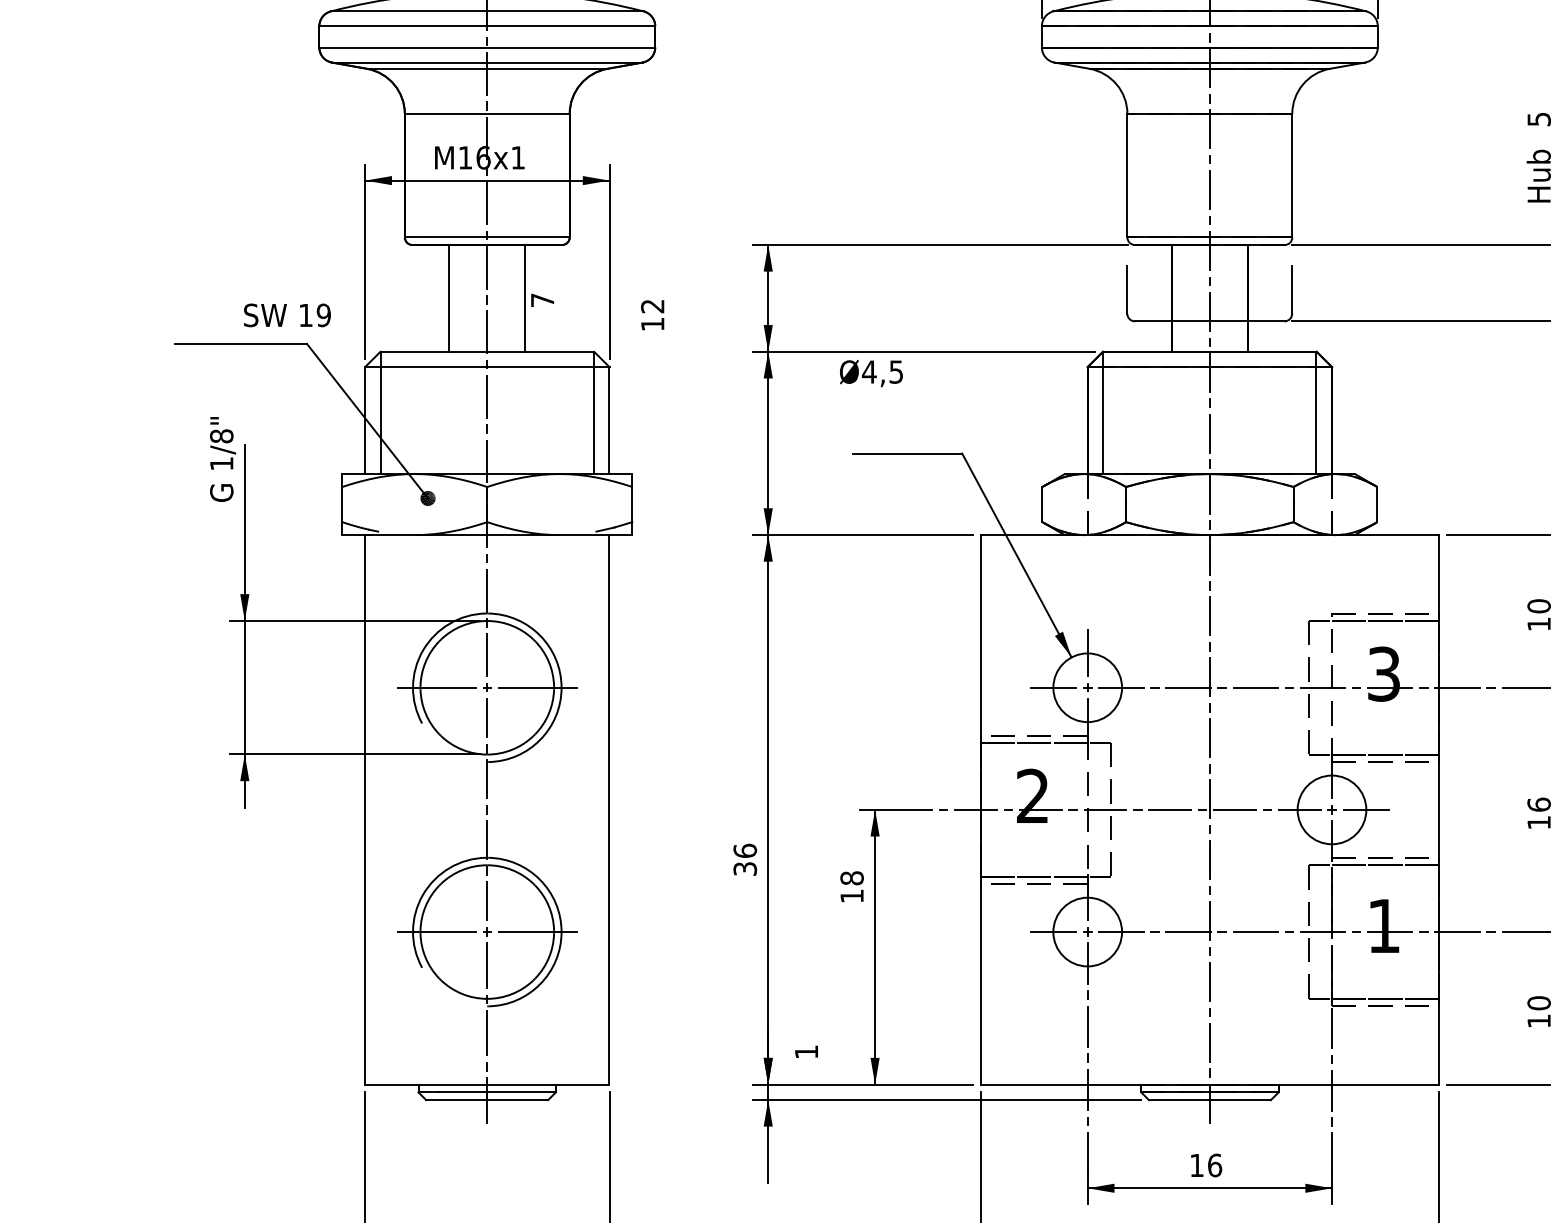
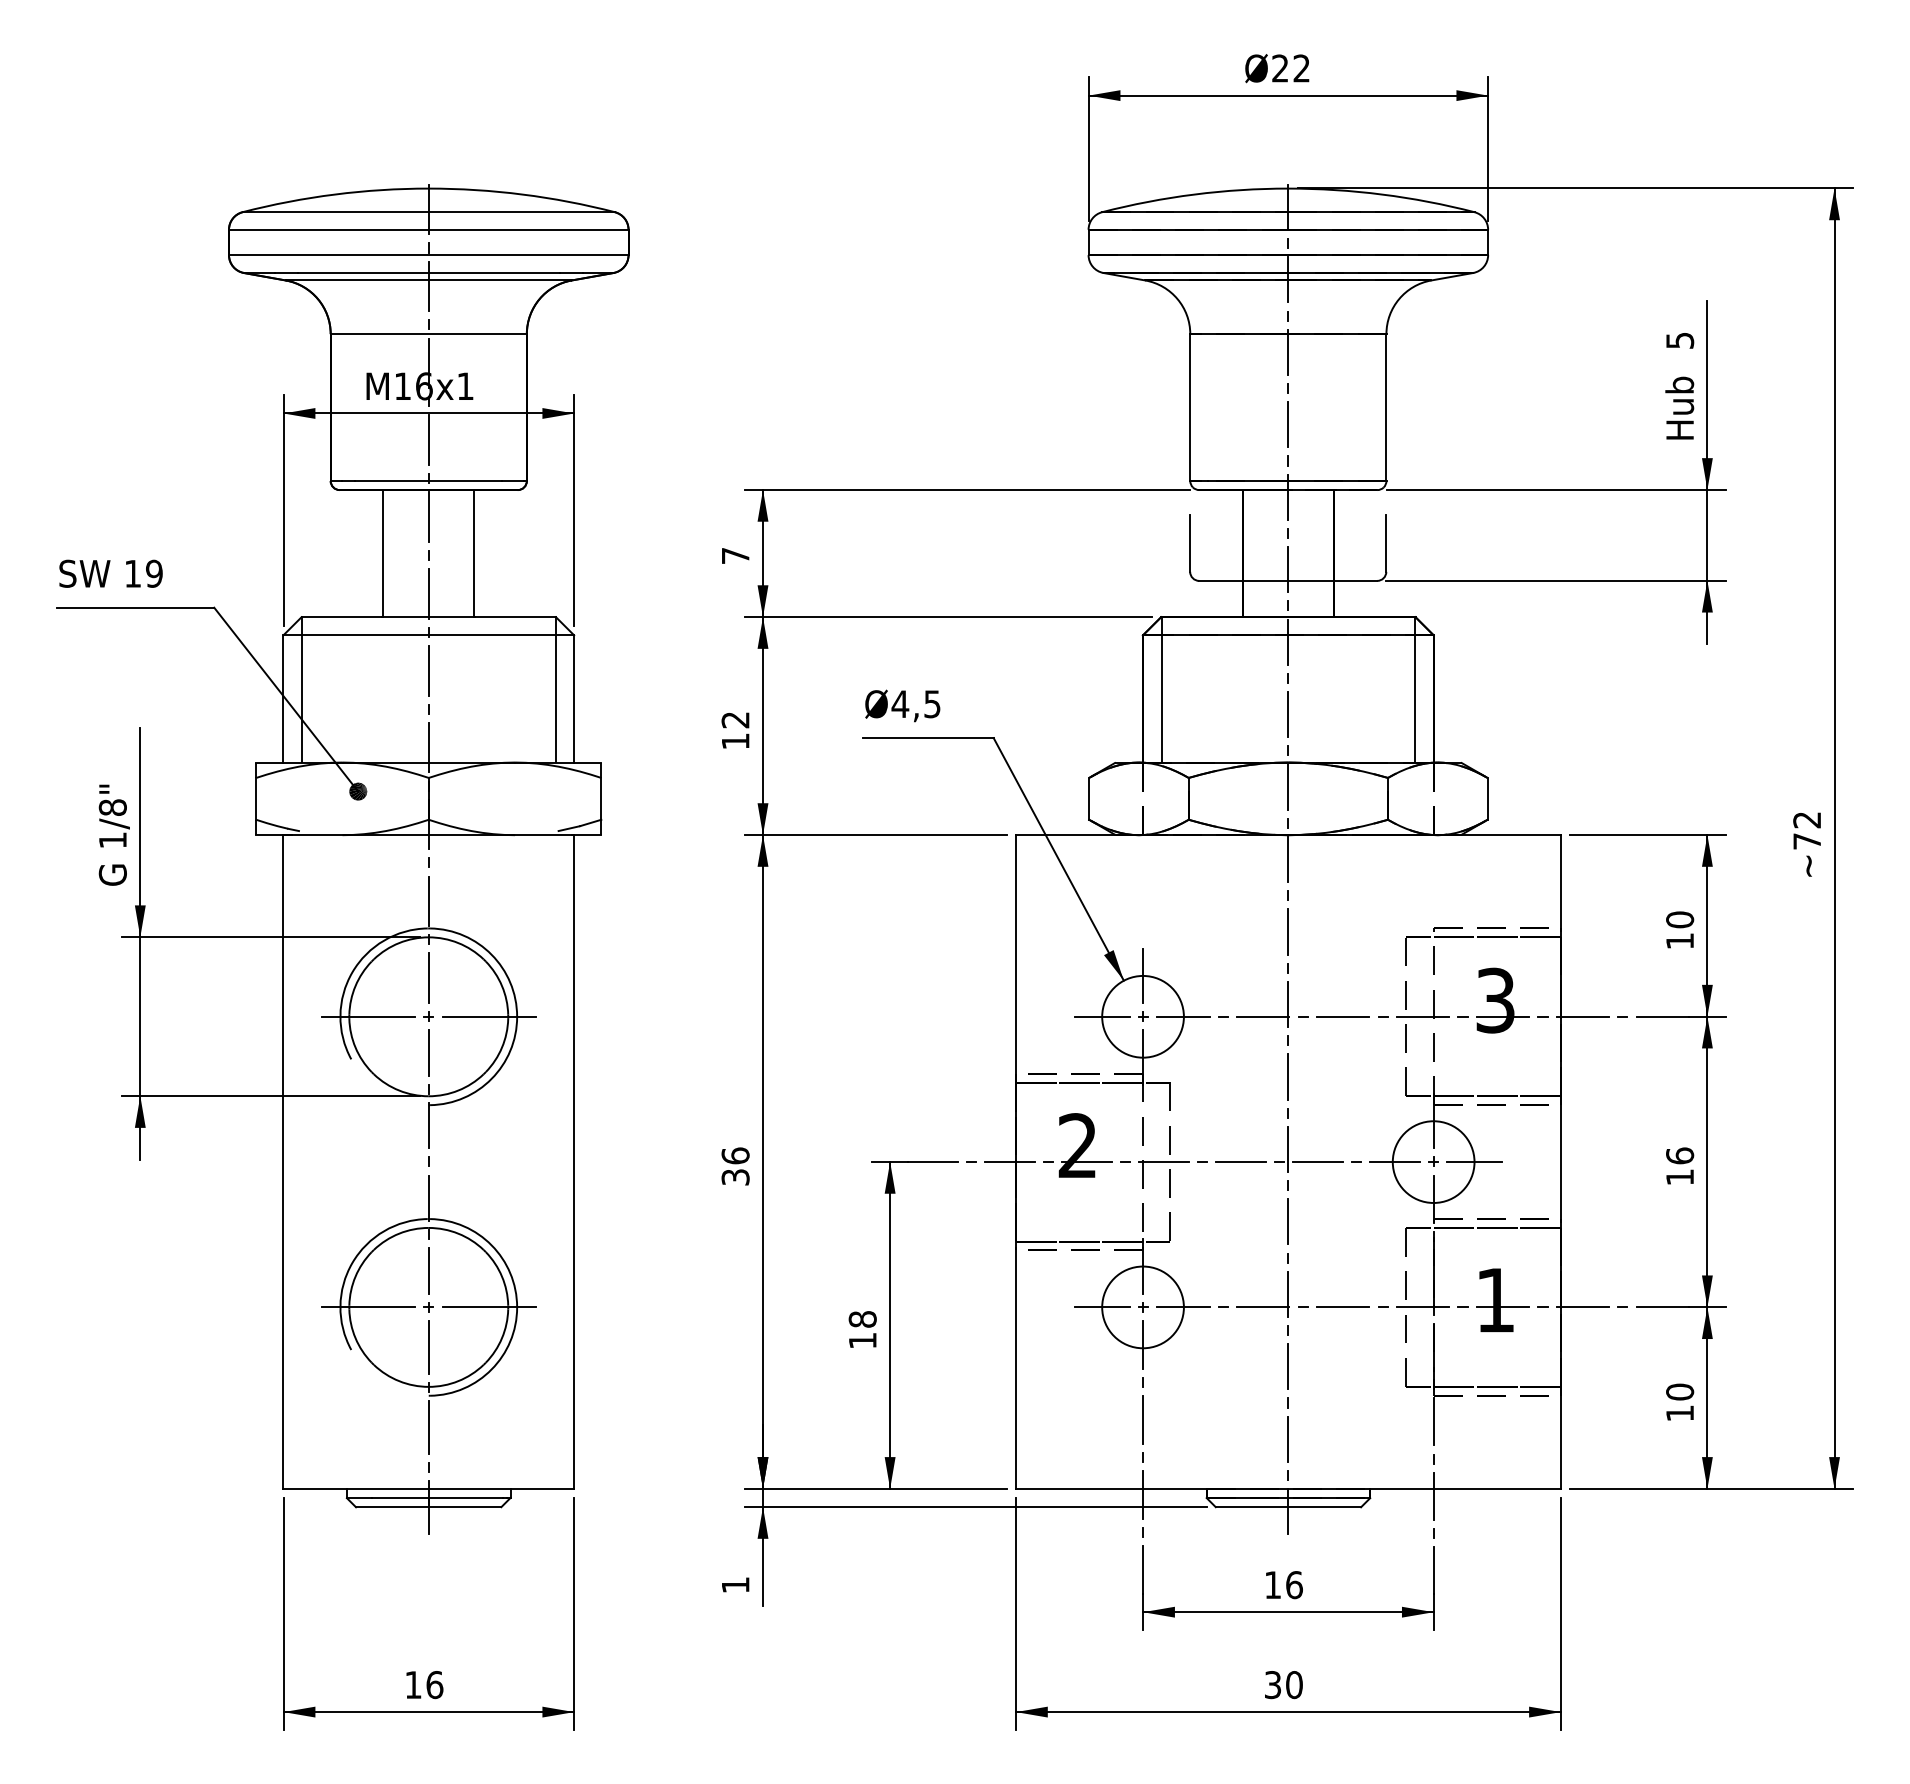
text: (542, 300) -> (735, 555), moved
text: (286, 315) -> (110, 573), moved
text: (652, 315) -> (735, 730), moved
text: (871, 373) -> (902, 705), moved
text: (222, 458) -> (113, 834), moved
text: (745, 859) -> (735, 1166), moved
text: (851, 886) -> (862, 1329), moved
text: (806, 1051) -> (735, 1584), moved

